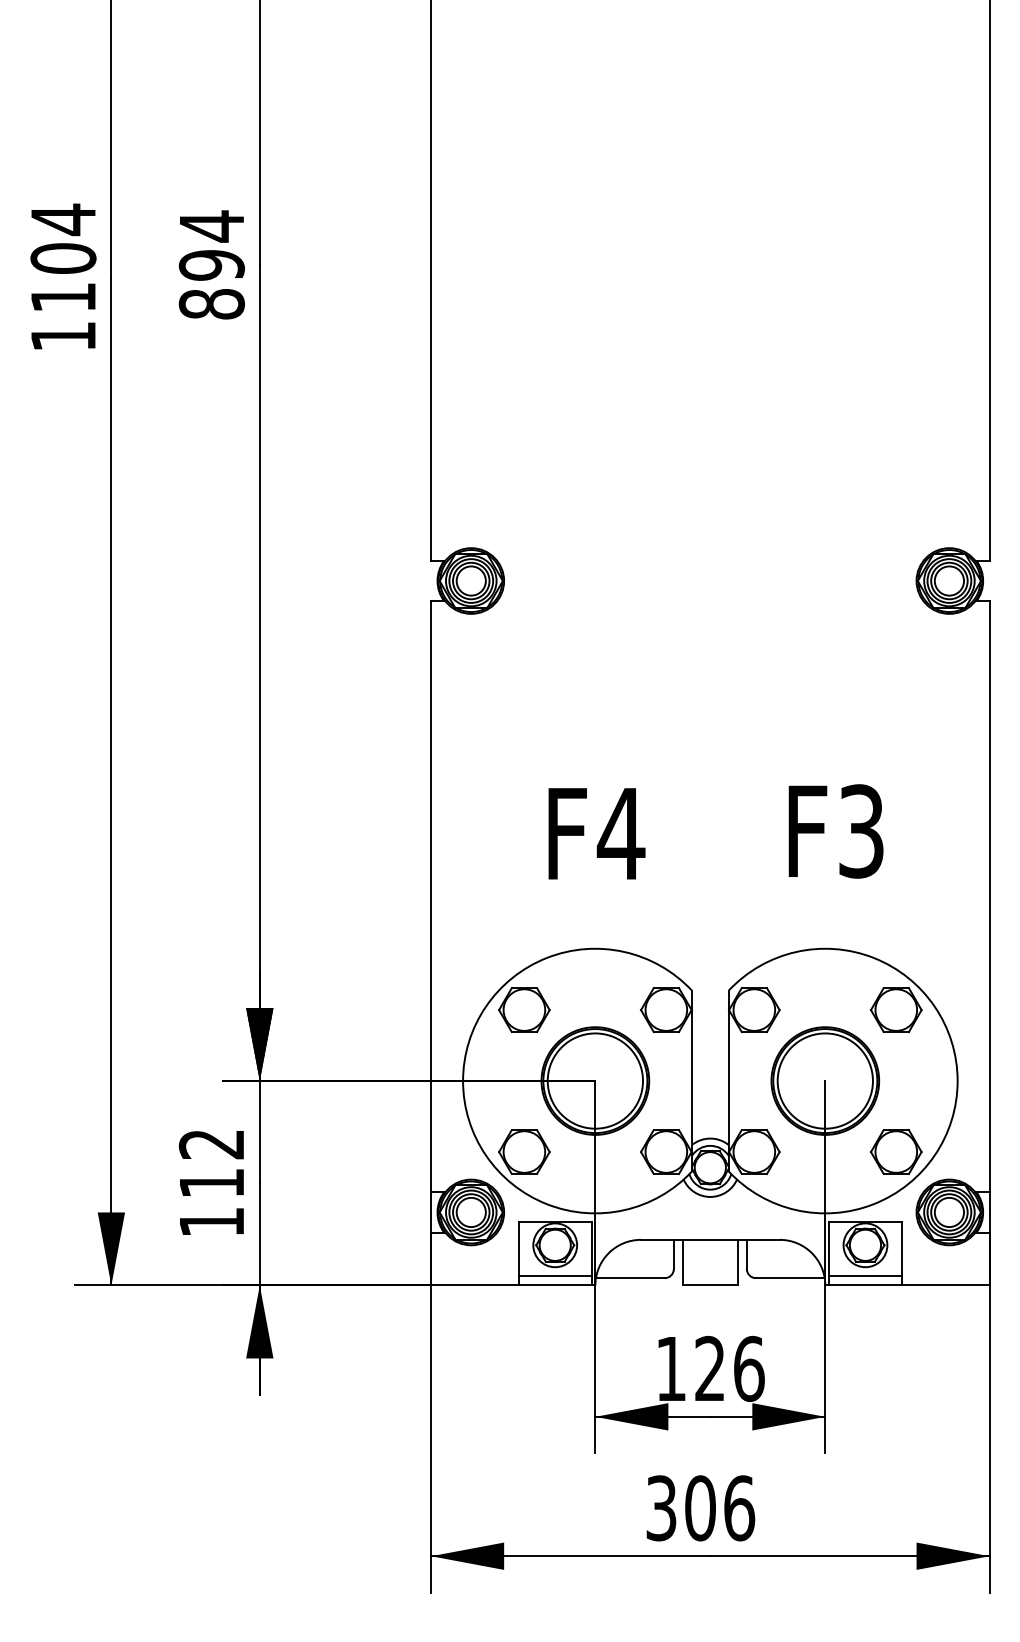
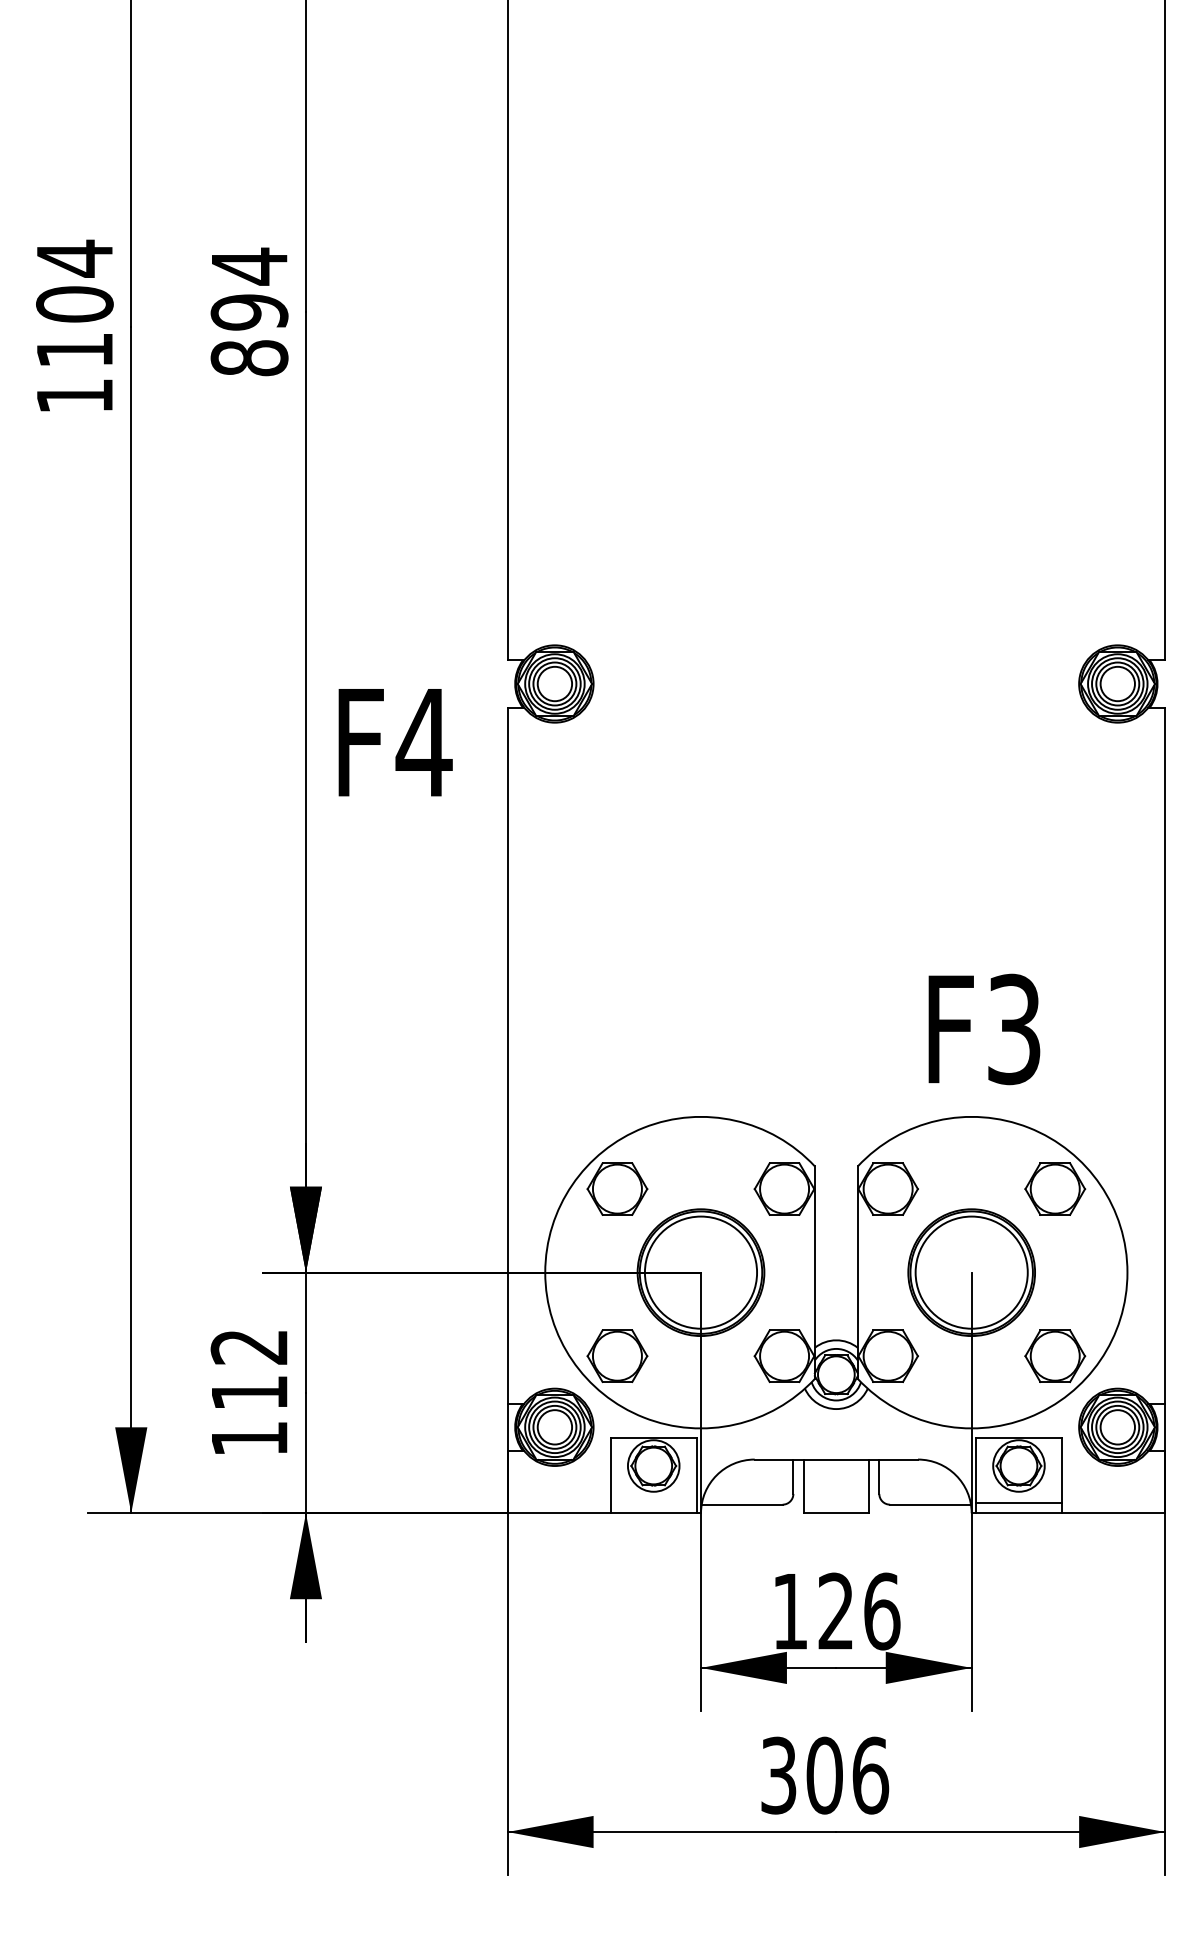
text: (835, 831) -> (983, 1029), moved
text: (596, 833) -> (395, 742), moved
line: (554, 1276) -> (652, 1502), removed

